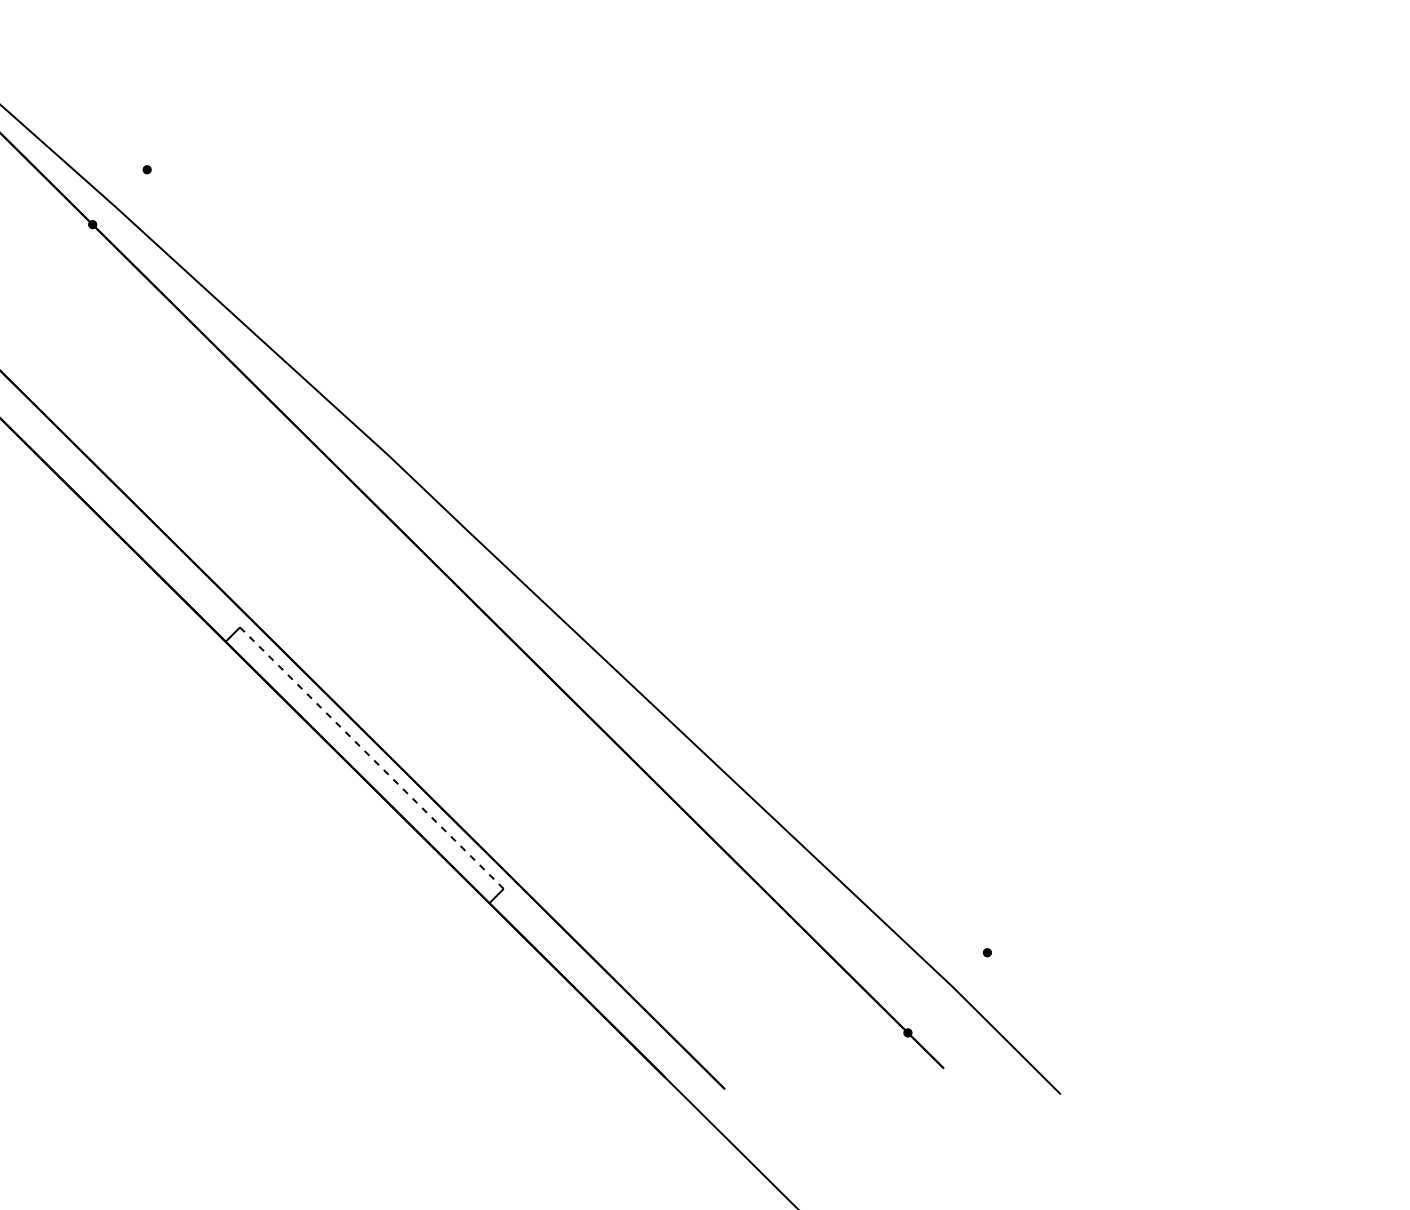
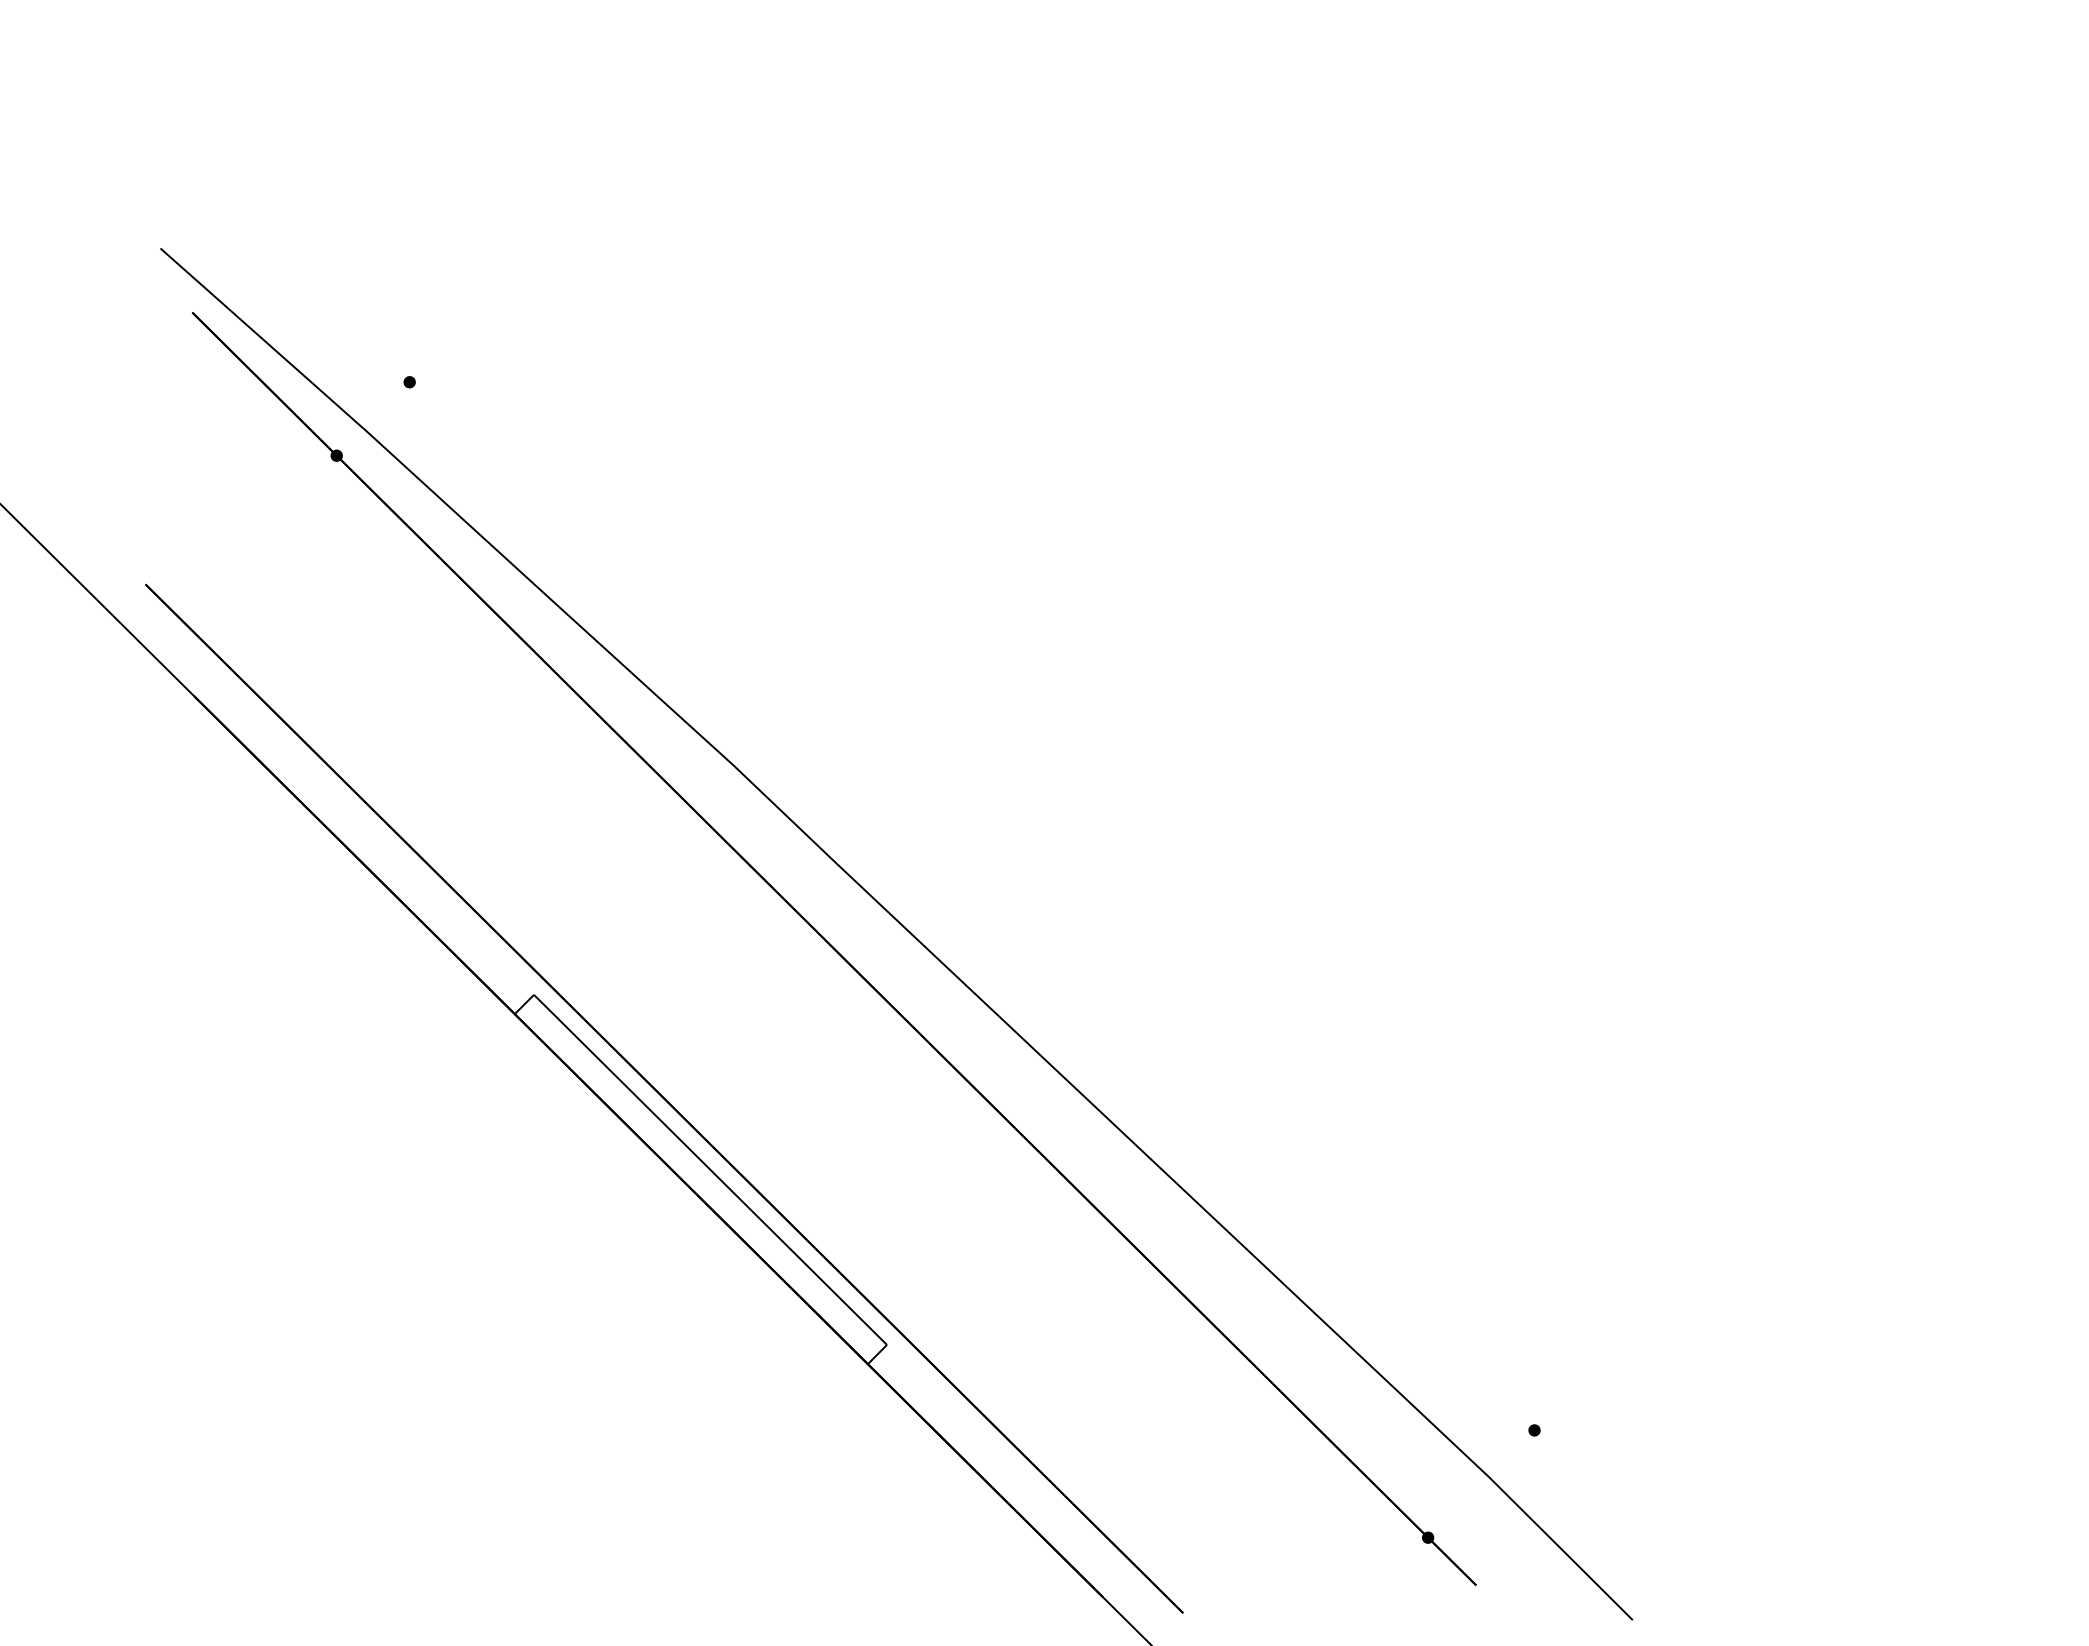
line: (371, 757) -> (710, 1169), dashed -> solid

